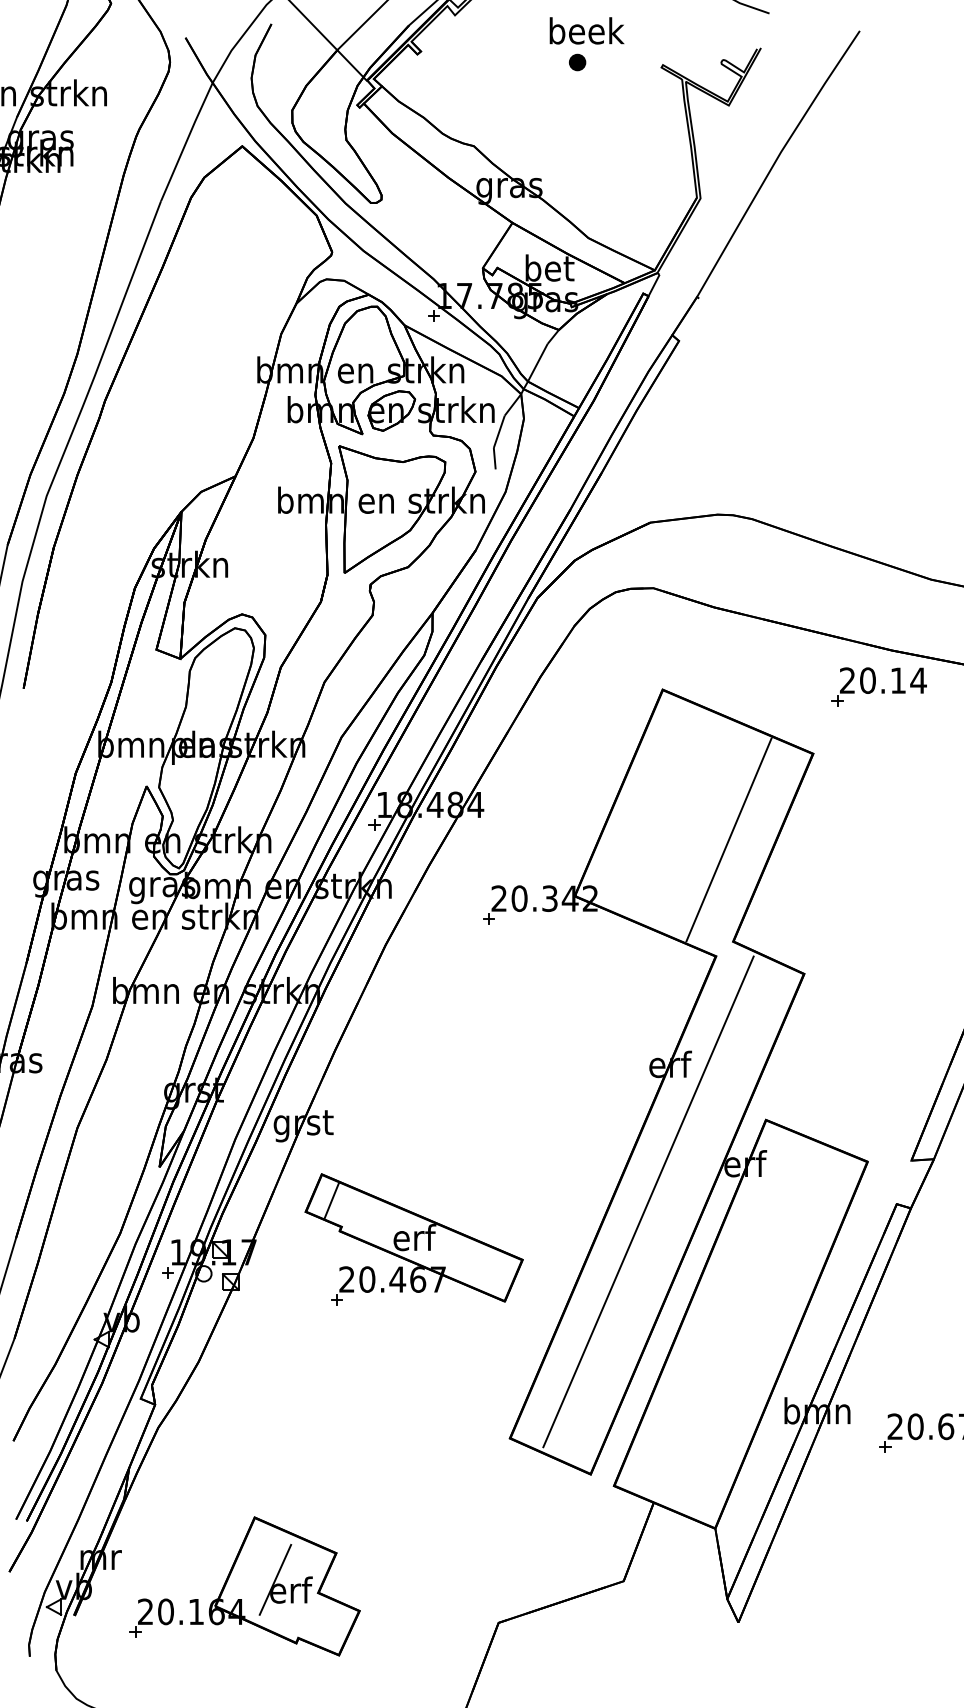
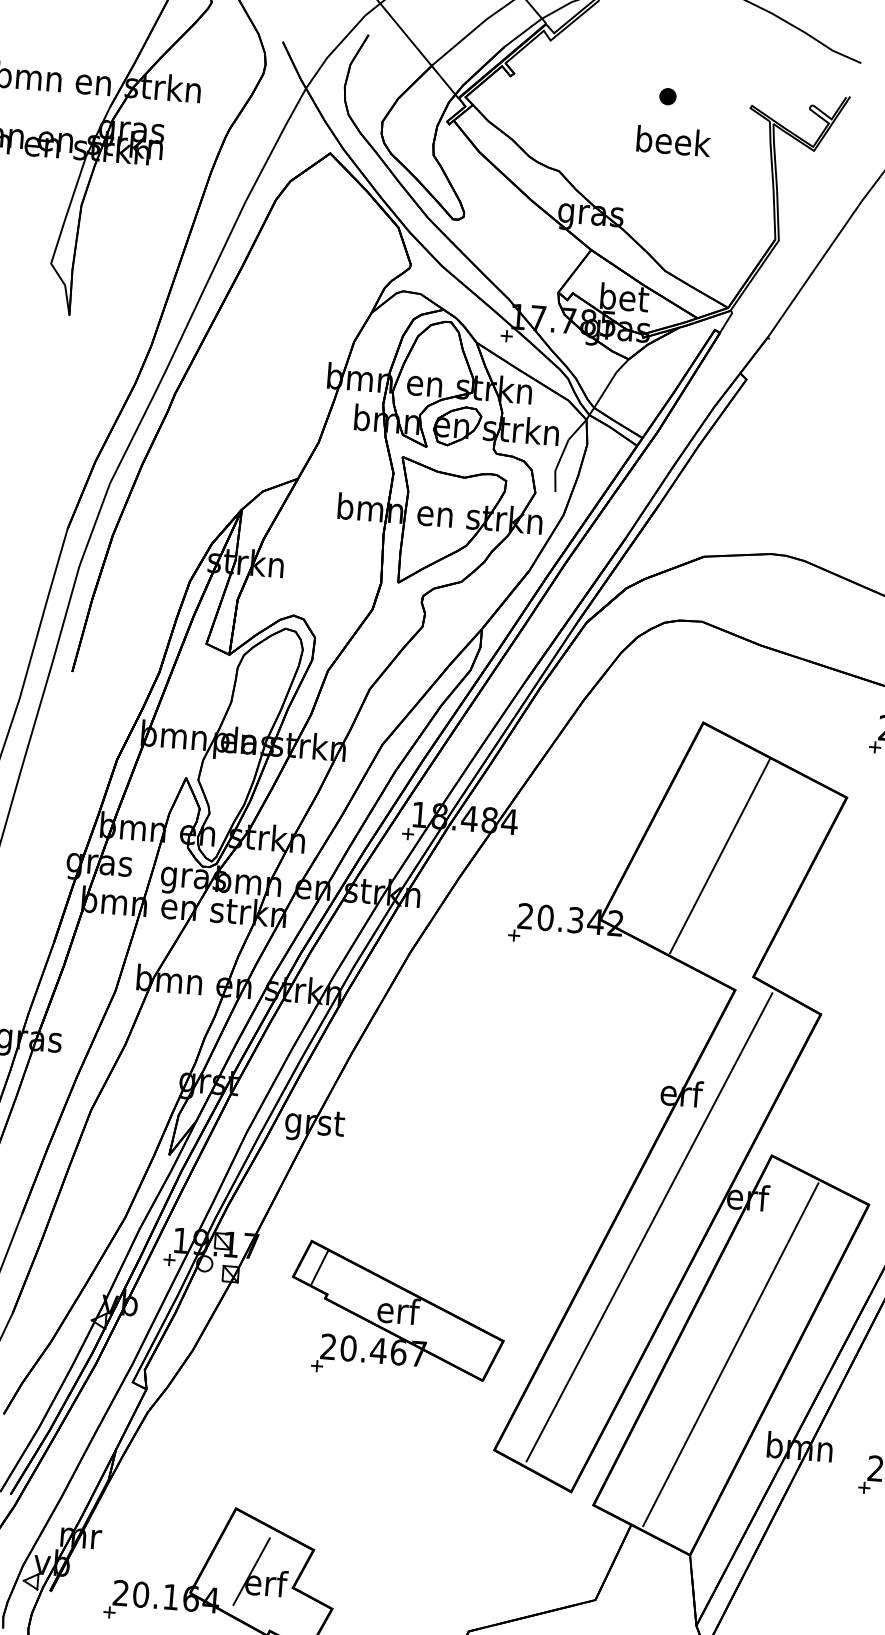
text: (586, 30) -> (673, 140), moved
line: (728, 839) -> (719, 855), moved
part: (413, 1239) -> (397, 1312), moved
line: (740, 1323) -> (730, 1354), added

